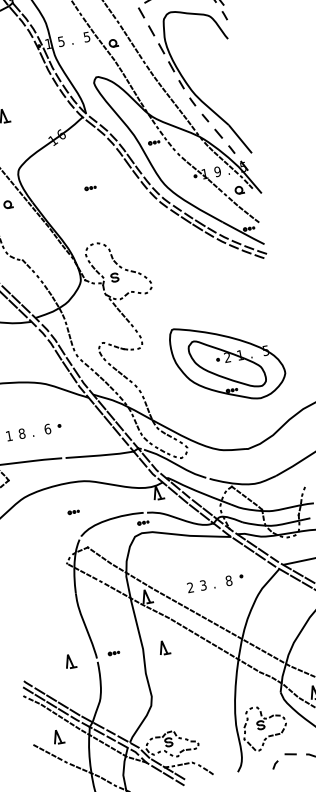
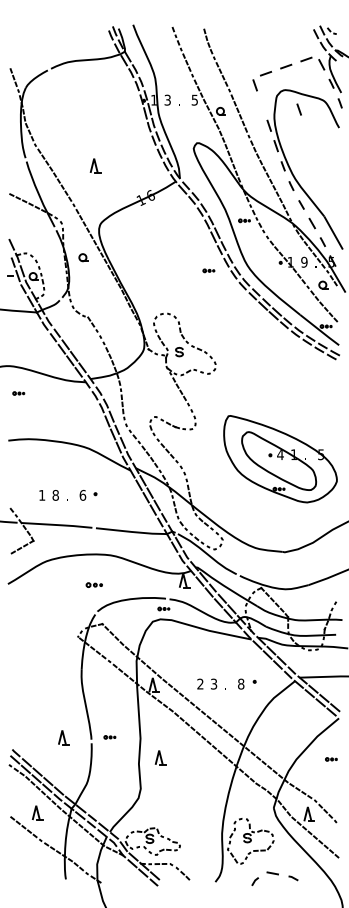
line: (150, 30) -> (298, 109), moved
text: (61, 41) -> (167, 99), 5 -> 3
part: (90, 187) -> (208, 270), moved
text: (227, 357) -> (280, 454), 2 -> 4
part: (73, 512) -> (94, 585), size x1.4
part: (164, 647) -> (160, 757), moved

